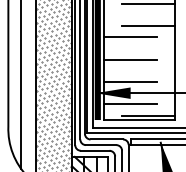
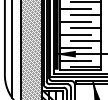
line: (130, 14) -> (75, 8), added
line: (149, 48) -> (86, 28), added
line: (149, 71) -> (86, 41), added

